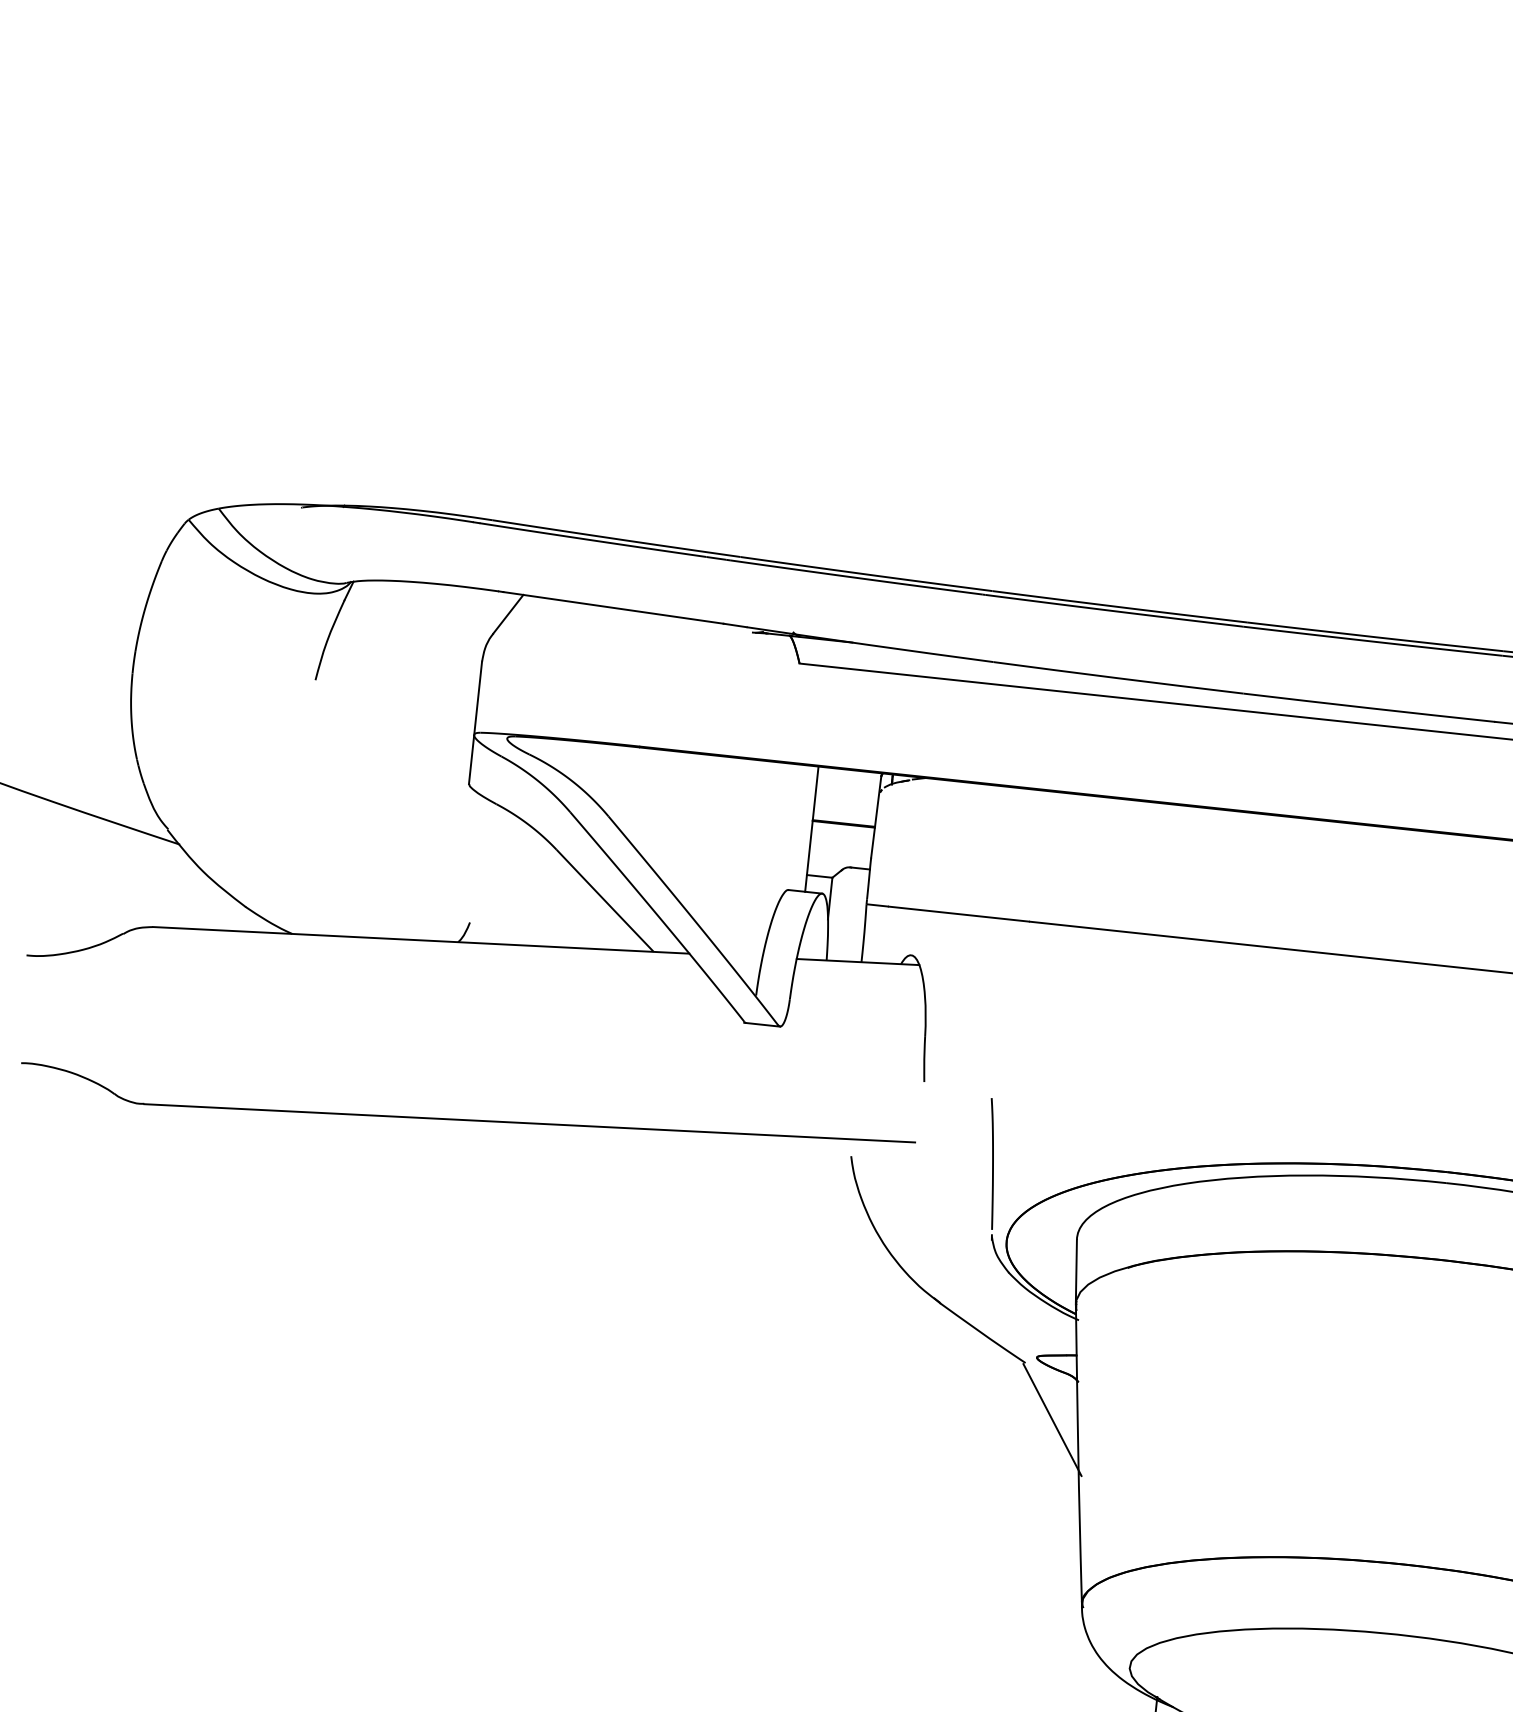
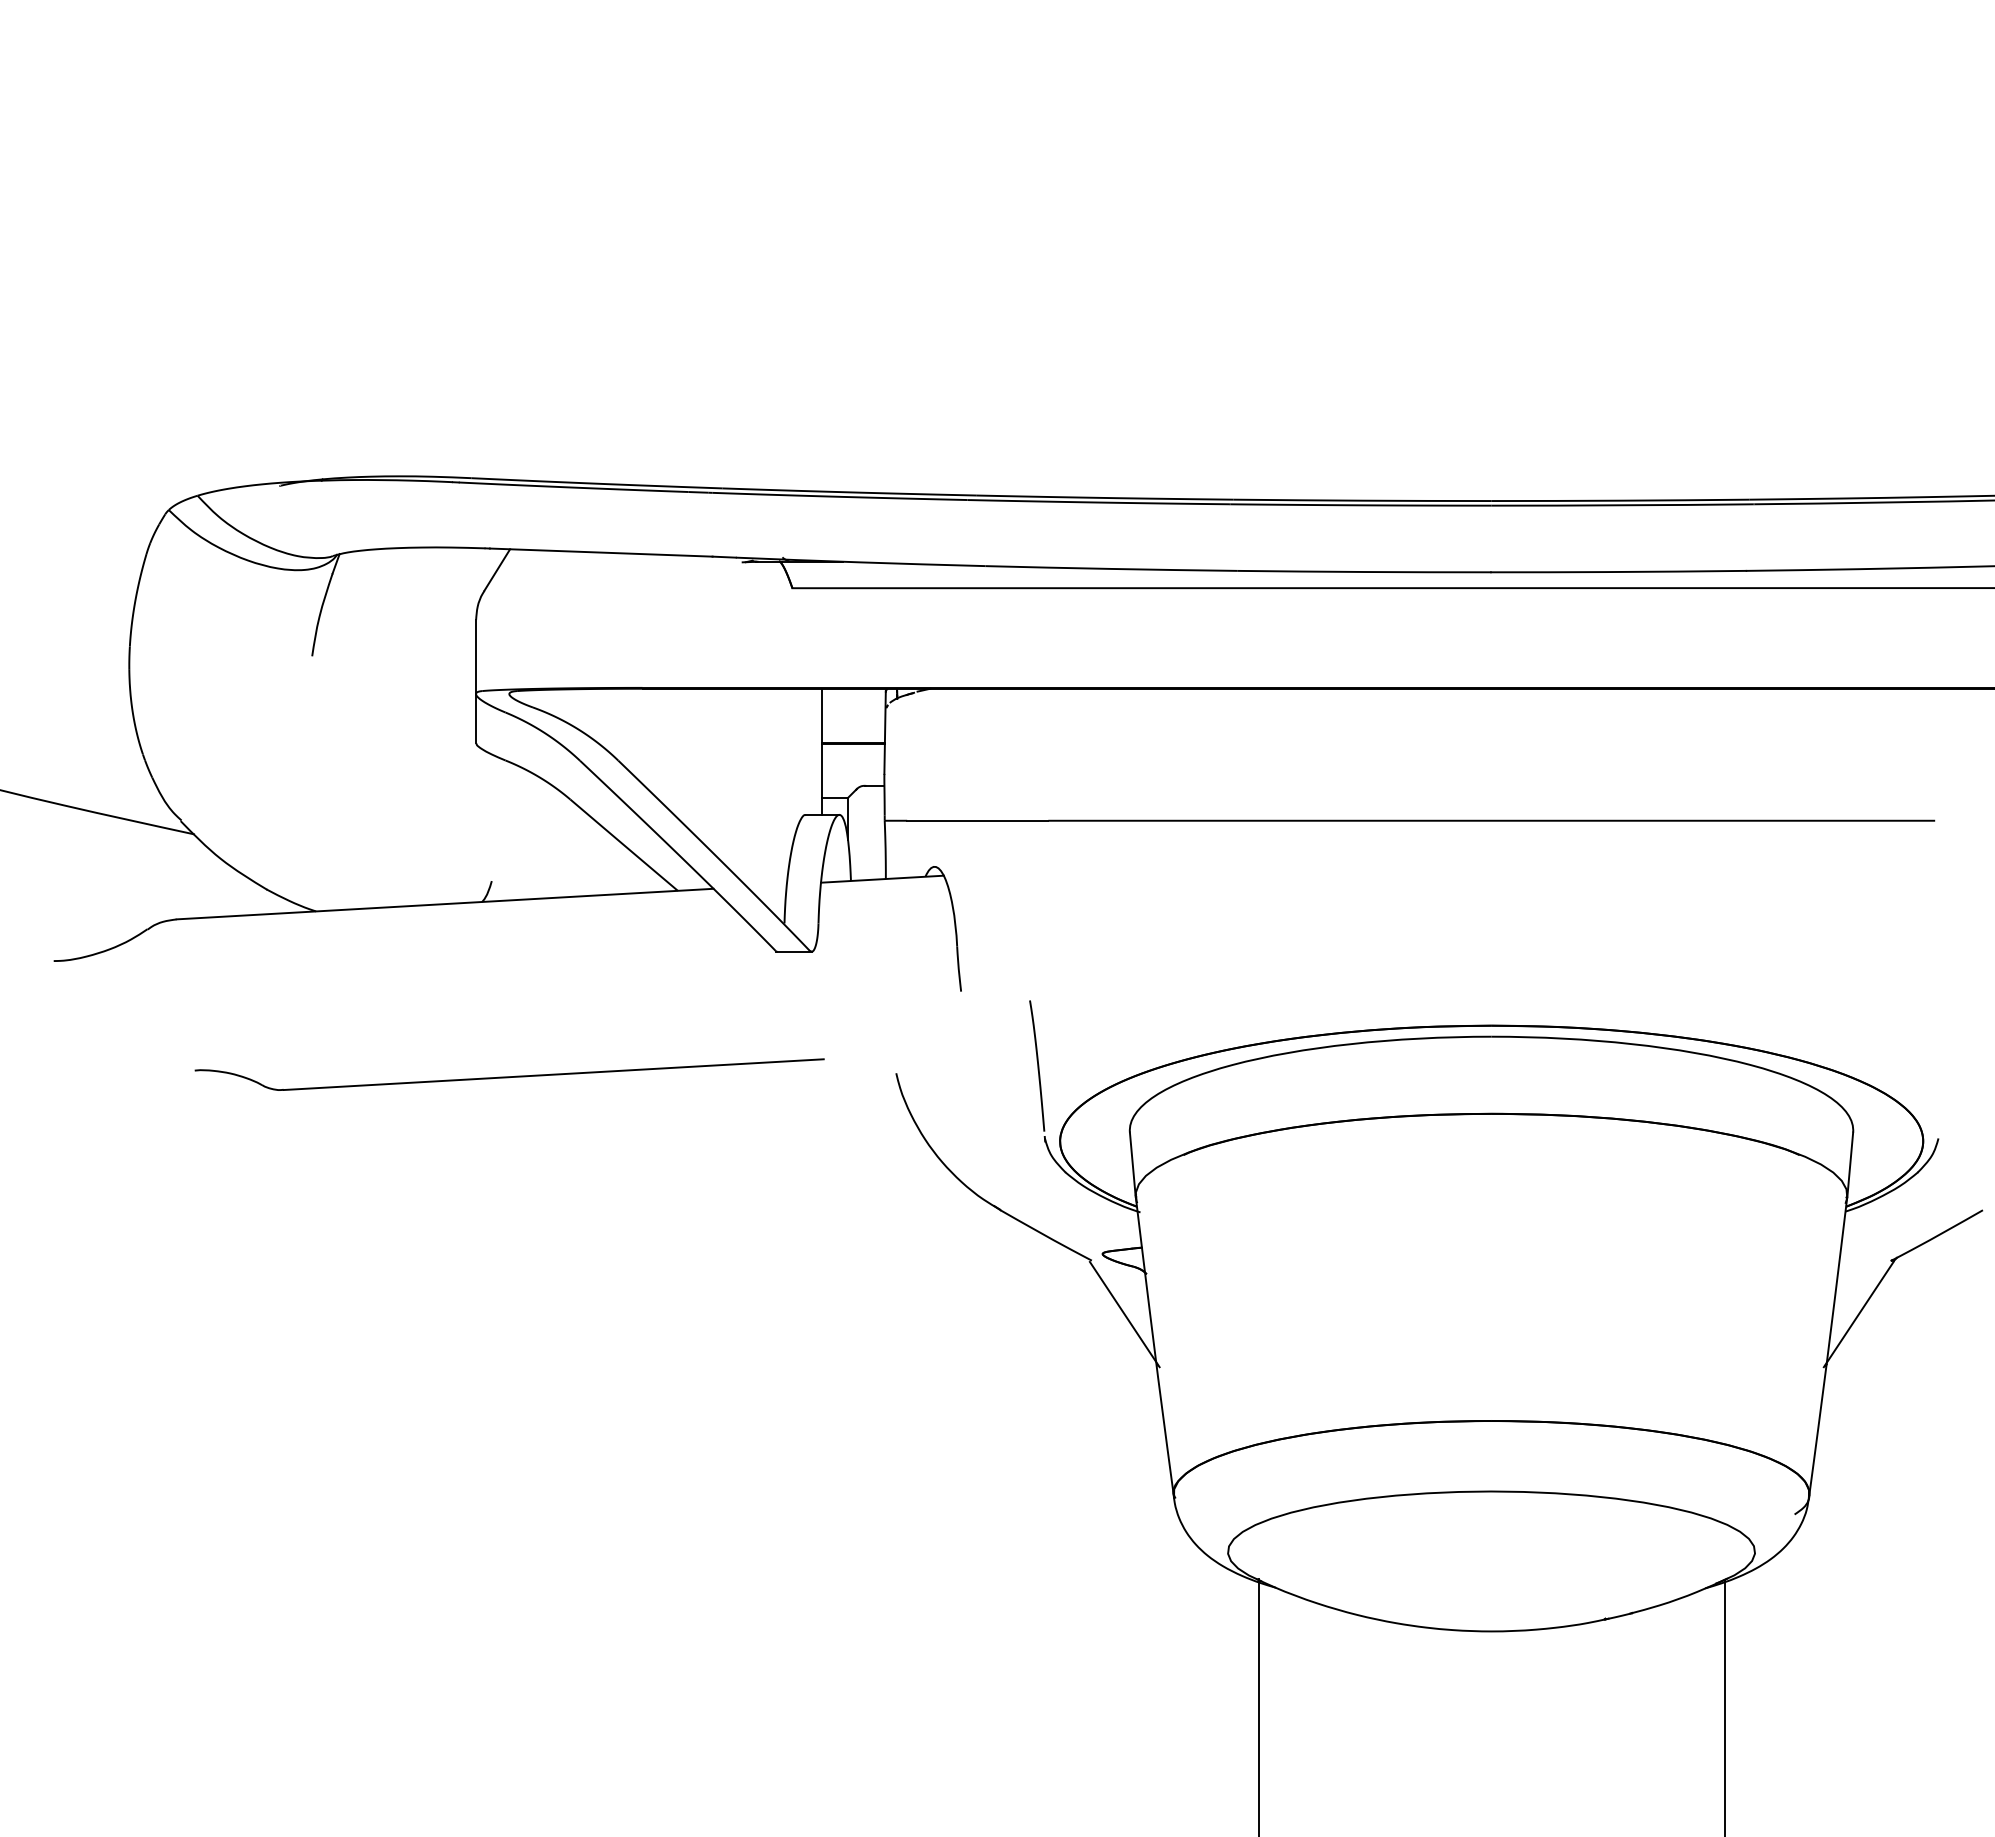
part: (467, 1116) -> (509, 1074), size x0.7

